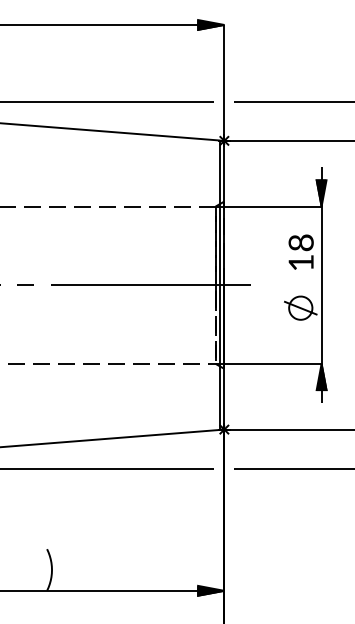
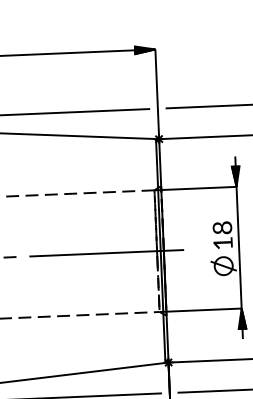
text: (300, 251) -> (222, 234), moved

